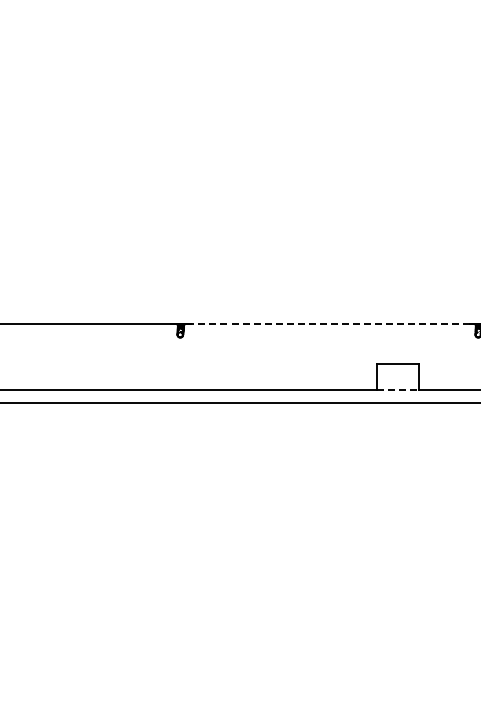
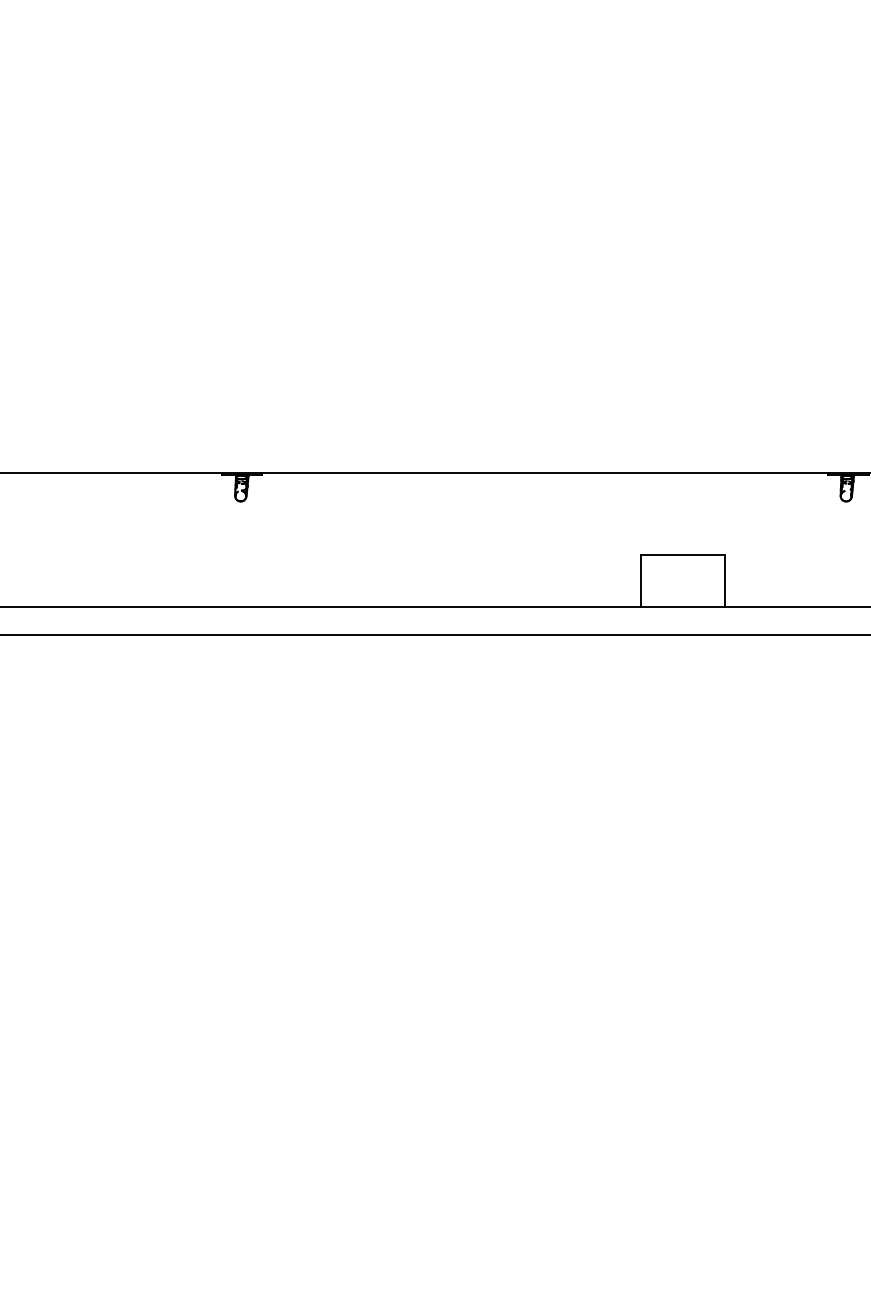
line: (329, 323) -> (543, 473), dashed -> solid
line: (397, 389) -> (682, 607), dashed -> solid

